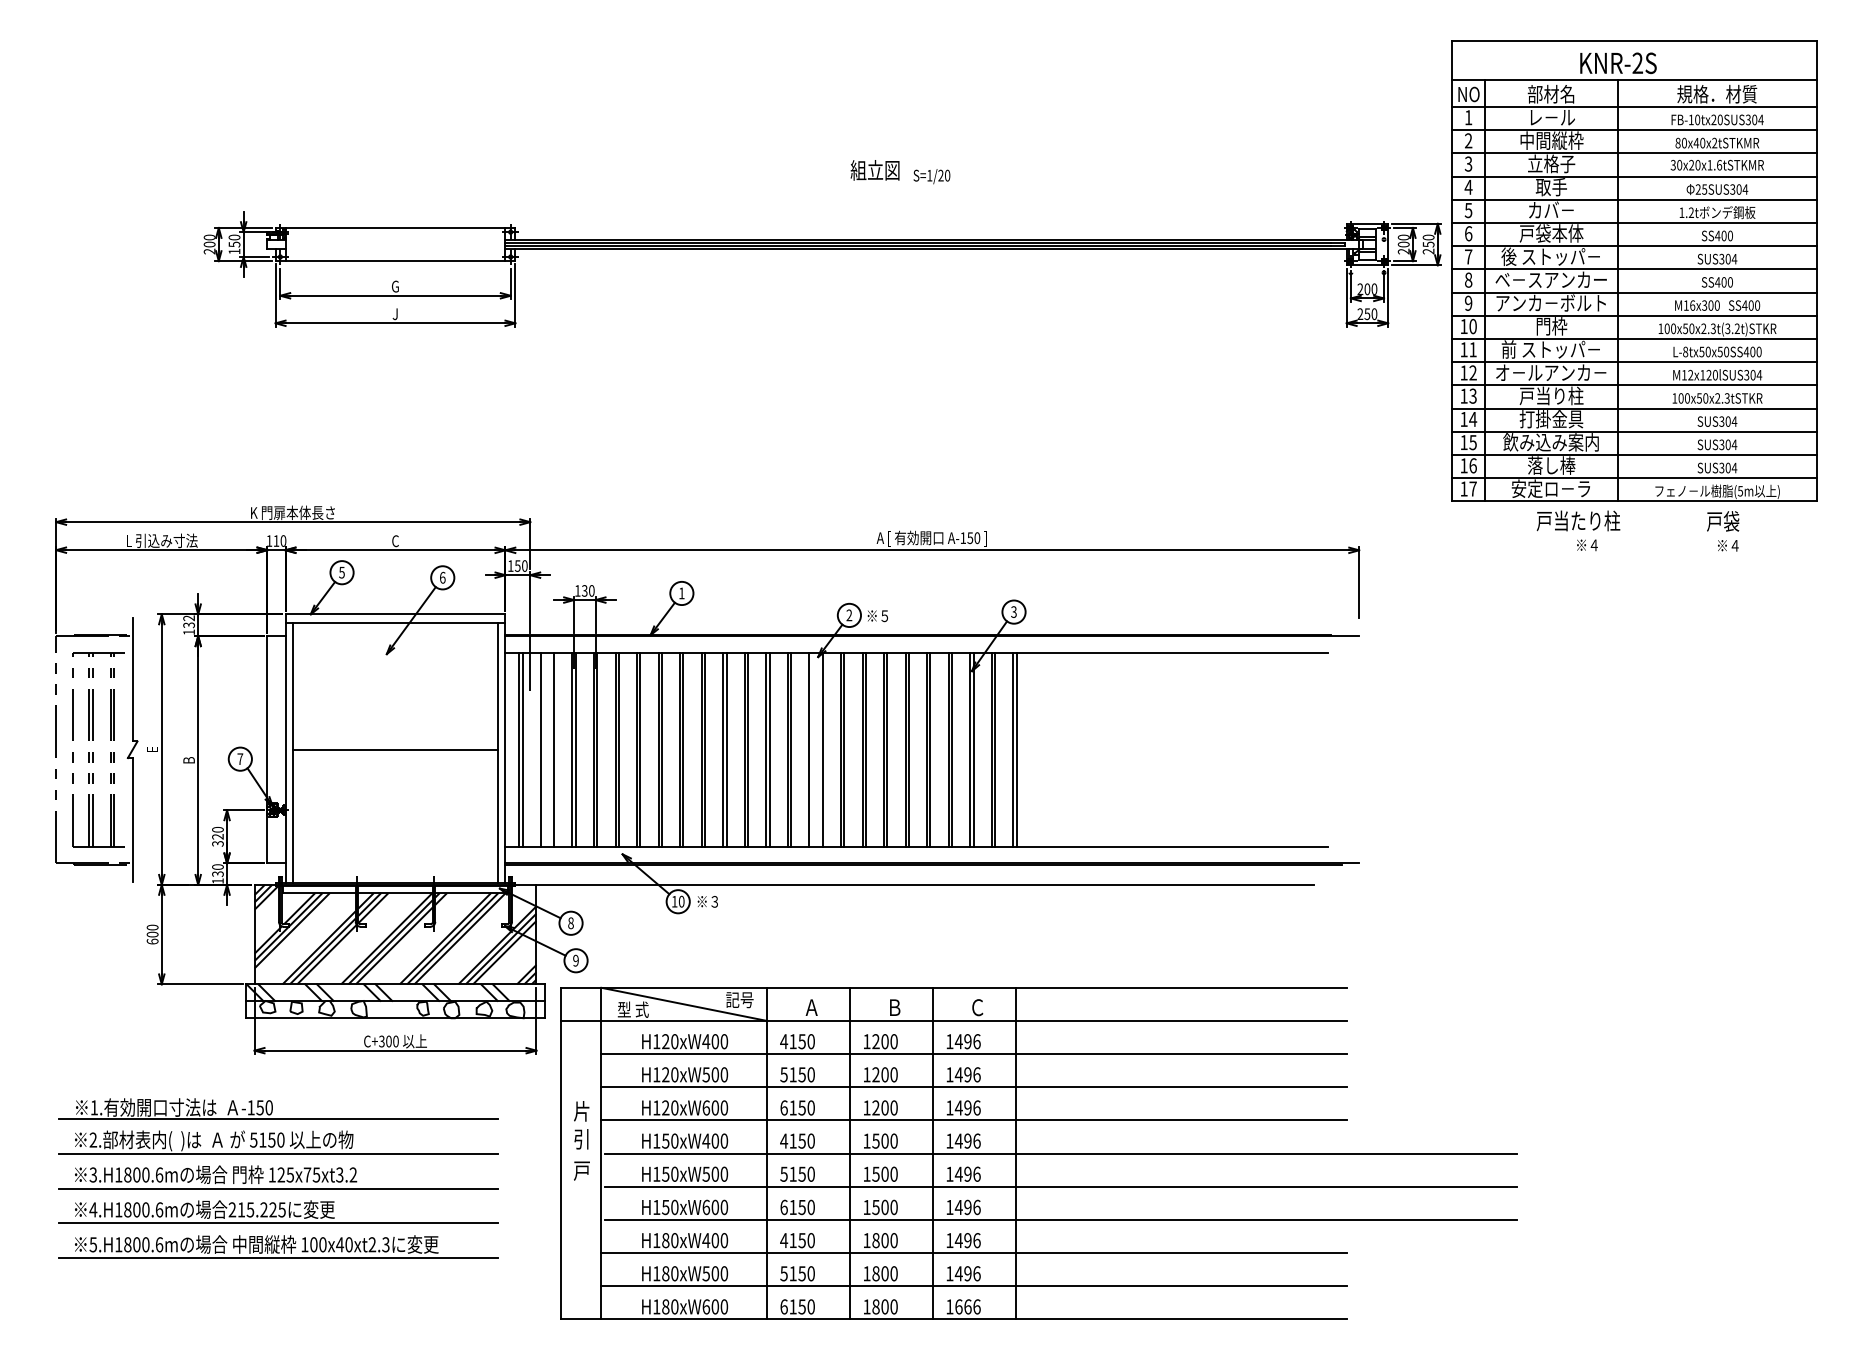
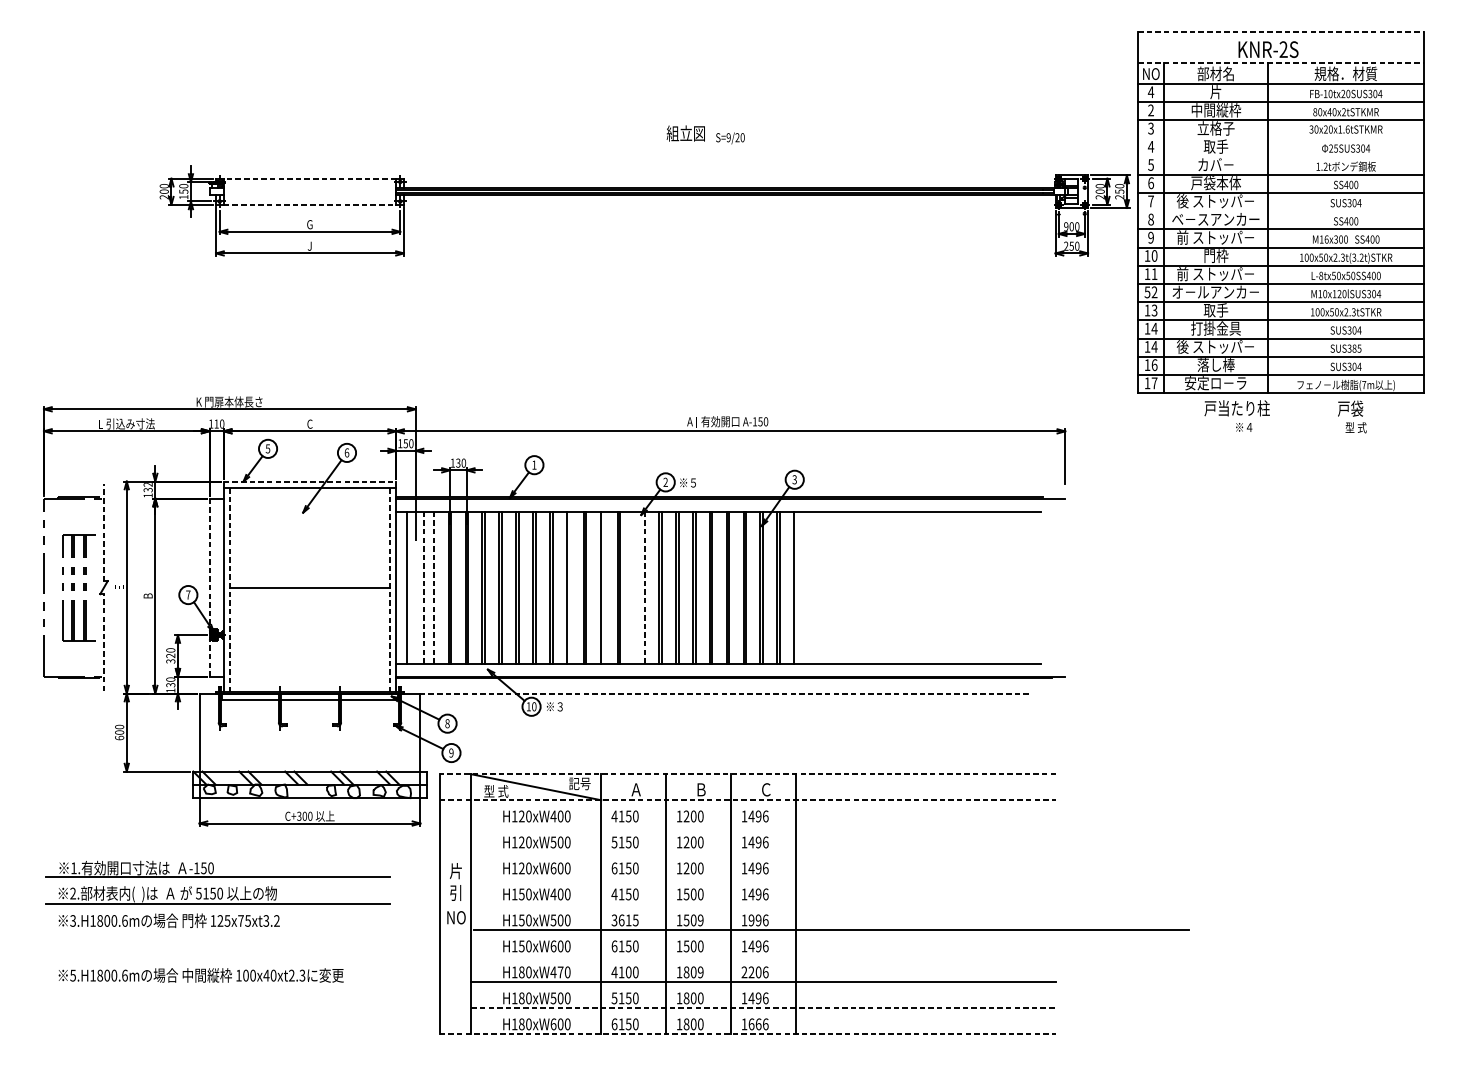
line: (1634, 40) -> (1281, 31), solid -> dashed
line: (1634, 80) -> (1281, 63), solid -> dashed
text: (1468, 117) -> (1150, 92), 1 -> 4
text: (1552, 117) -> (1216, 92), レ－ル -> 片
text: (929, 175) -> (728, 137), S=1/20 -> S=9/20
line: (1634, 176) -> (1281, 138), removed
line: (1634, 199) -> (1281, 156), removed
line: (395, 227) -> (309, 178), solid -> dashed
line: (395, 261) -> (309, 204), solid -> dashed
line: (1634, 269) -> (1281, 211), removed
text: (1360, 289) -> (1066, 226), 200 -> 900
text: (1550, 303) -> (1215, 237), アンカ－ボルト -> 前 ストッパ－
text: (1463, 372) -> (1147, 291), 12 -> 52
text: (1690, 375) -> (1324, 294), M12x120lSUS304 -> M10x120lSUS304
text: (1551, 395) -> (1216, 310), 戸当り柱 -> 取手
text: (1473, 442) -> (1154, 346), 15 -> 14
text: (1550, 442) -> (1215, 346), 飲み込み案内 -> 後 ストッパ－
text: (1731, 444) -> (1357, 348), SUS304 -> SUS385
text: (1740, 491) -> (1364, 385), (5m -> (7m
text: (1729, 545) -> (1355, 427), ※４ -> 型 式
line: (395, 614) -> (309, 481), solid -> dashed
line: (132, 679) -> (103, 532), solid -> dashed
part: (98, 749) -> (77, 587), size x0.7
line: (267, 749) -> (209, 587), solid -> dashed
line: (522, 749) -> (409, 587), removed
line: (540, 749) -> (423, 587), solid -> dashed
line: (554, 749) -> (434, 587), solid -> dashed
line: (726, 749) -> (569, 587), removed
line: (769, 749) -> (603, 587), removed
line: (809, 749) -> (634, 587), removed
line: (822, 749) -> (644, 587), solid -> dashed
line: (1016, 749) -> (796, 587), removed
line: (292, 752) -> (229, 589), solid -> dashed
line: (498, 752) -> (390, 589), solid -> dashed
line: (132, 819) -> (103, 642), solid -> dashed
line: (925, 884) -> (725, 693), solid -> dashed
hatch: (395, 934) -> (309, 732), removed
line: (953, 987) -> (747, 774), solid -> dashed
line: (954, 1020) -> (748, 799), solid -> dashed
line: (974, 1054) -> (763, 826), removed
line: (974, 1087) -> (763, 852), removed
line: (974, 1120) -> (763, 878), removed
line: (1060, 1153) -> (831, 904), removed
text: (582, 1170) -> (456, 917), 戸 -> NO
text: (797, 1173) -> (625, 919), 5150 -> 3615
text: (958, 1173) -> (751, 919), 1496 -> 1996
text: (893, 1174) -> (700, 920), 1500 -> 1509
line: (278, 1188) -> (218, 931), removed
part: (278, 1211) -> (218, 949), removed
line: (1060, 1219) -> (831, 955), removed
text: (715, 1240) -> (560, 972), H180xW400 -> H180xW470
text: (801, 1240) -> (628, 972), 4150 -> 4100
text: (893, 1240) -> (700, 972), 1800 -> 1809
text: (958, 1240) -> (751, 972), 1496 -> 2206
line: (278, 1258) -> (218, 986), removed
line: (974, 1286) -> (763, 1008), solid -> dashed
line: (954, 1319) -> (748, 1034), solid -> dashed

